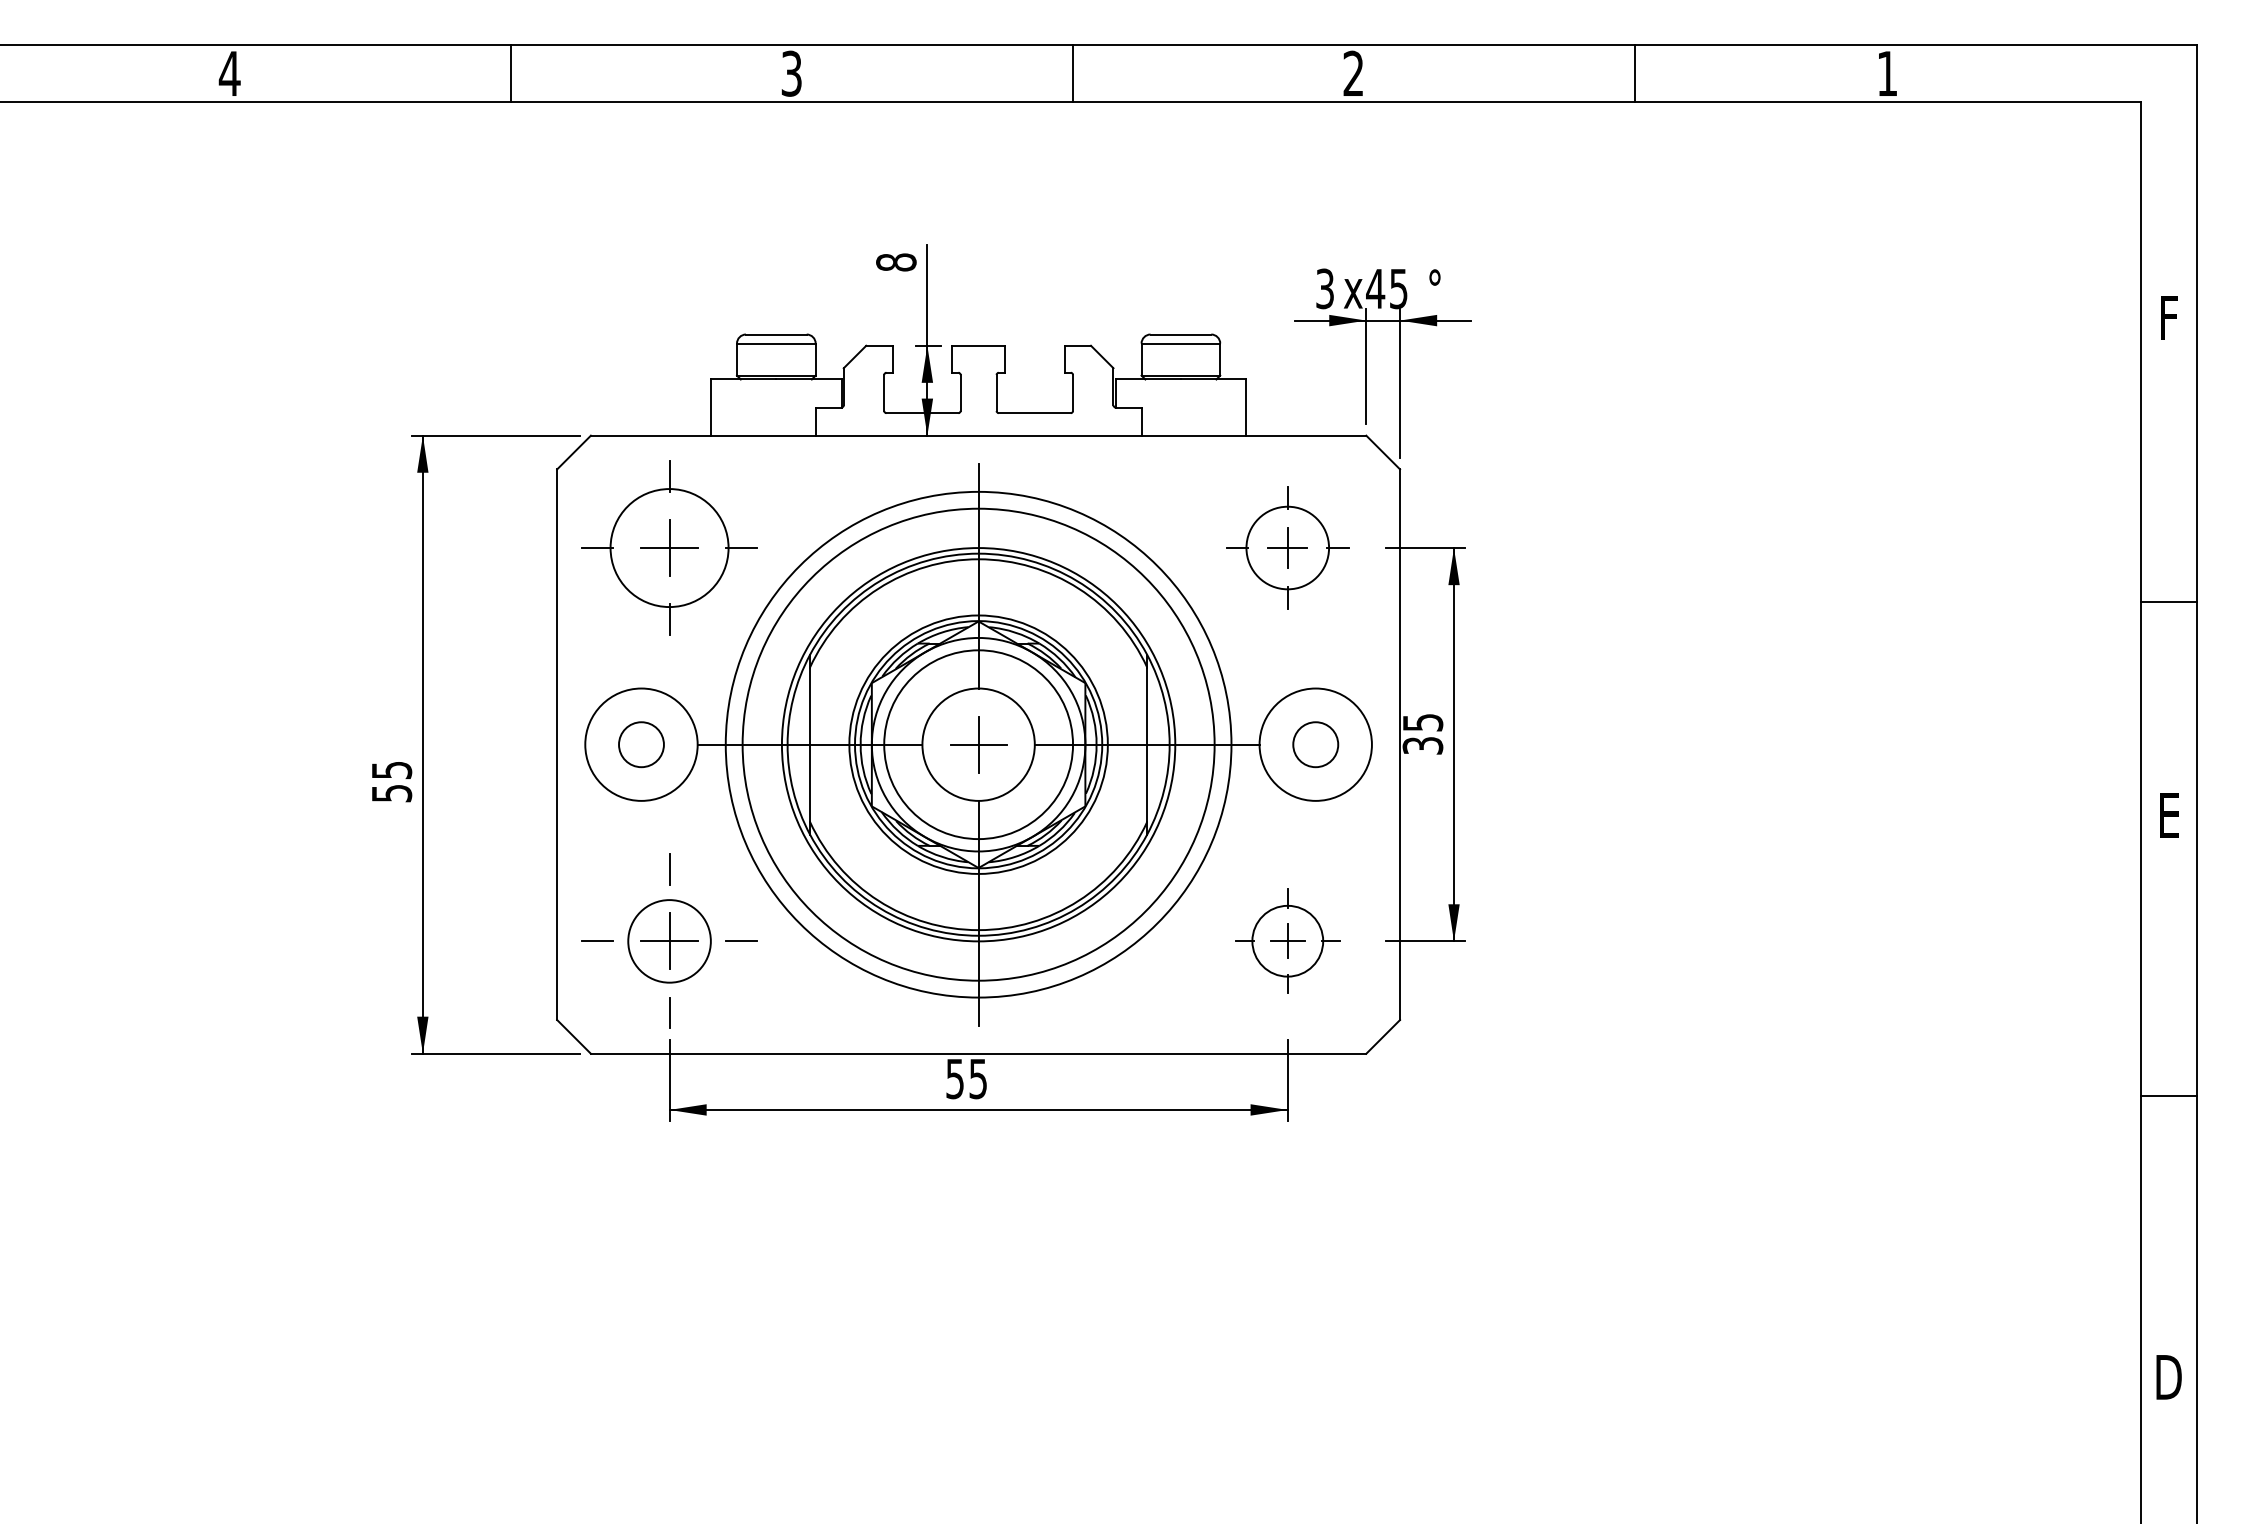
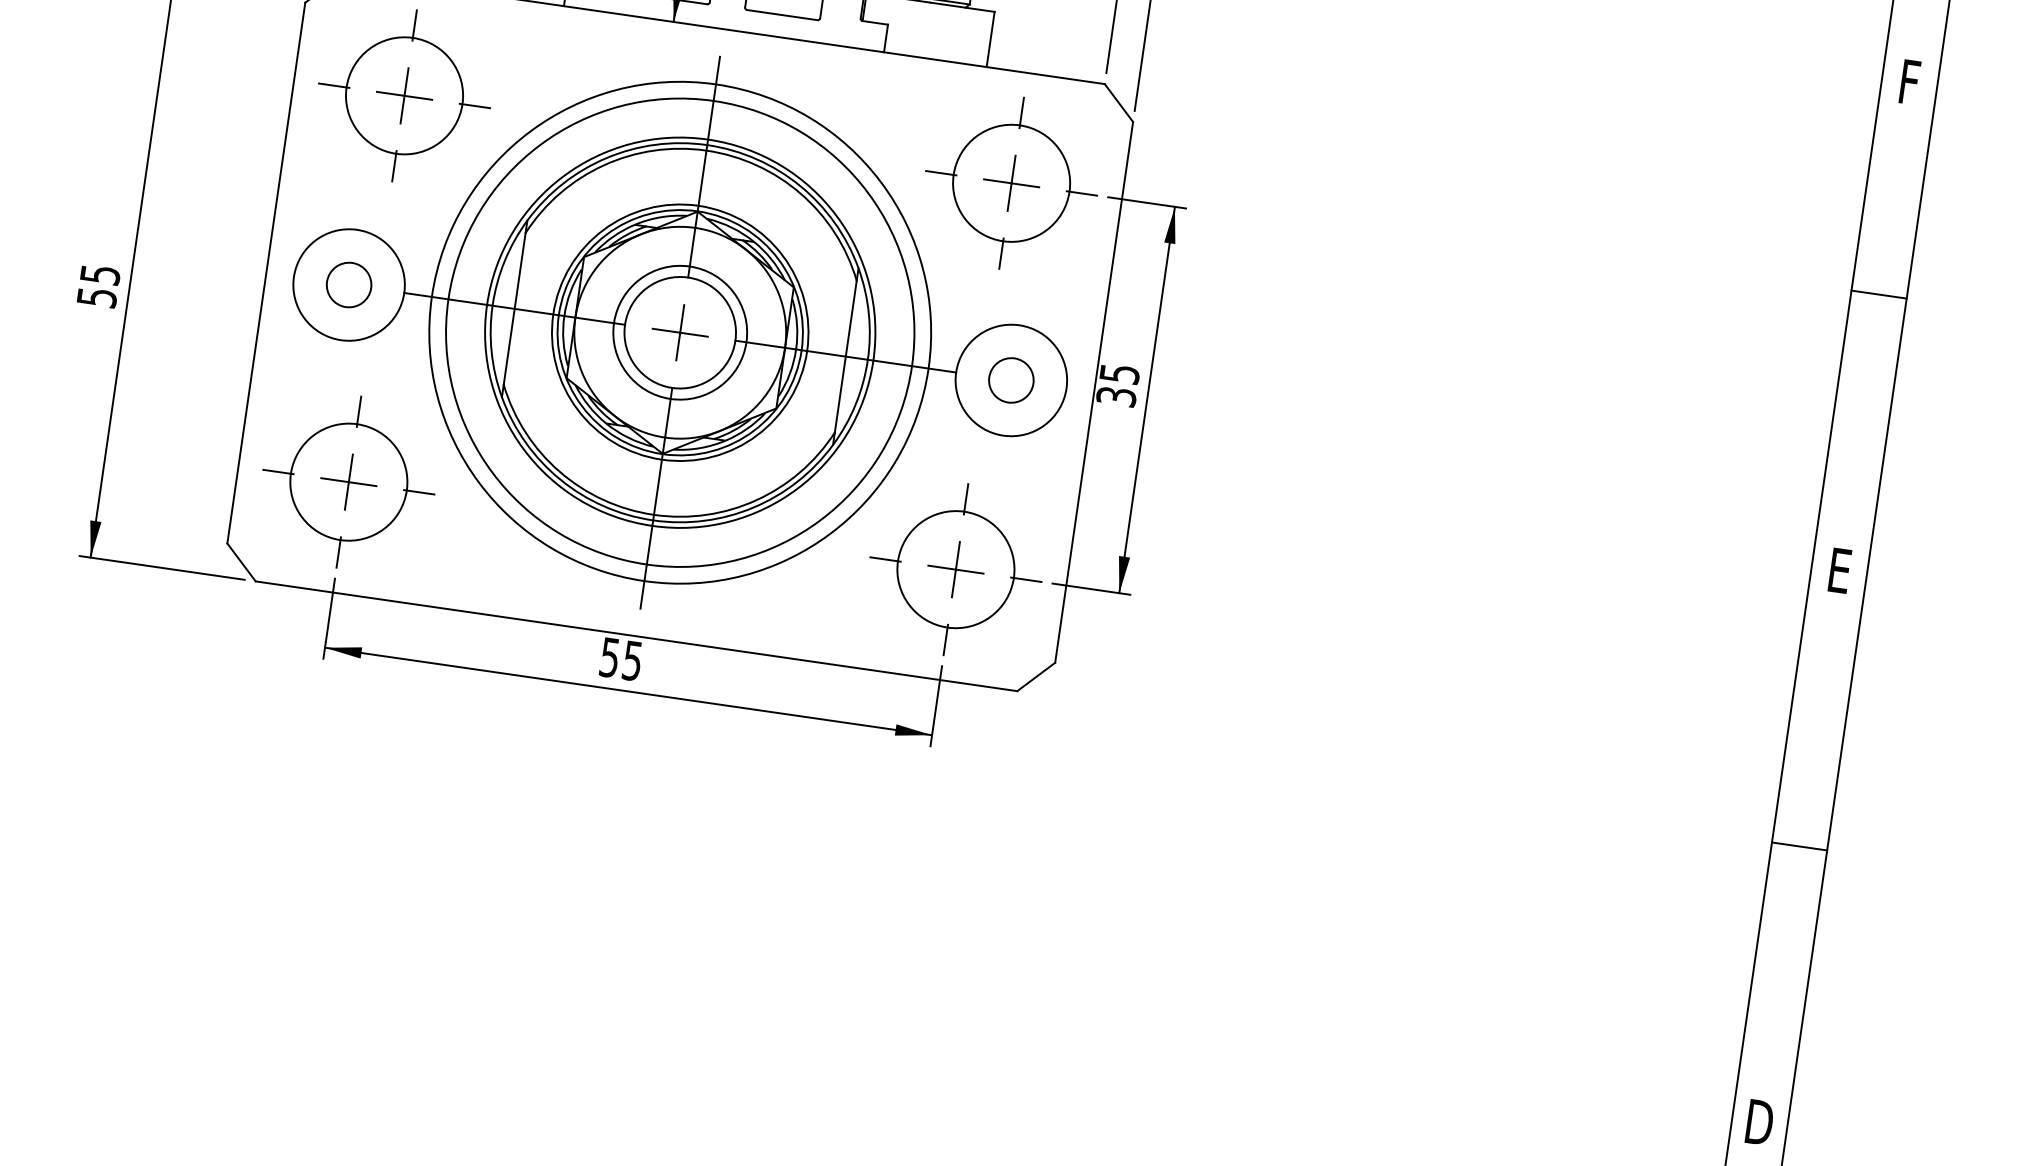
part: (1287, 547) -> (1011, 182), size x1.43
line: (2168, 602) -> (1878, 294), moved
circle: (978, 744) -> (680, 332), size x0.71
part: (1287, 940) -> (955, 568), size x1.67
circle: (669, 941) -> (348, 482), size x1.43

